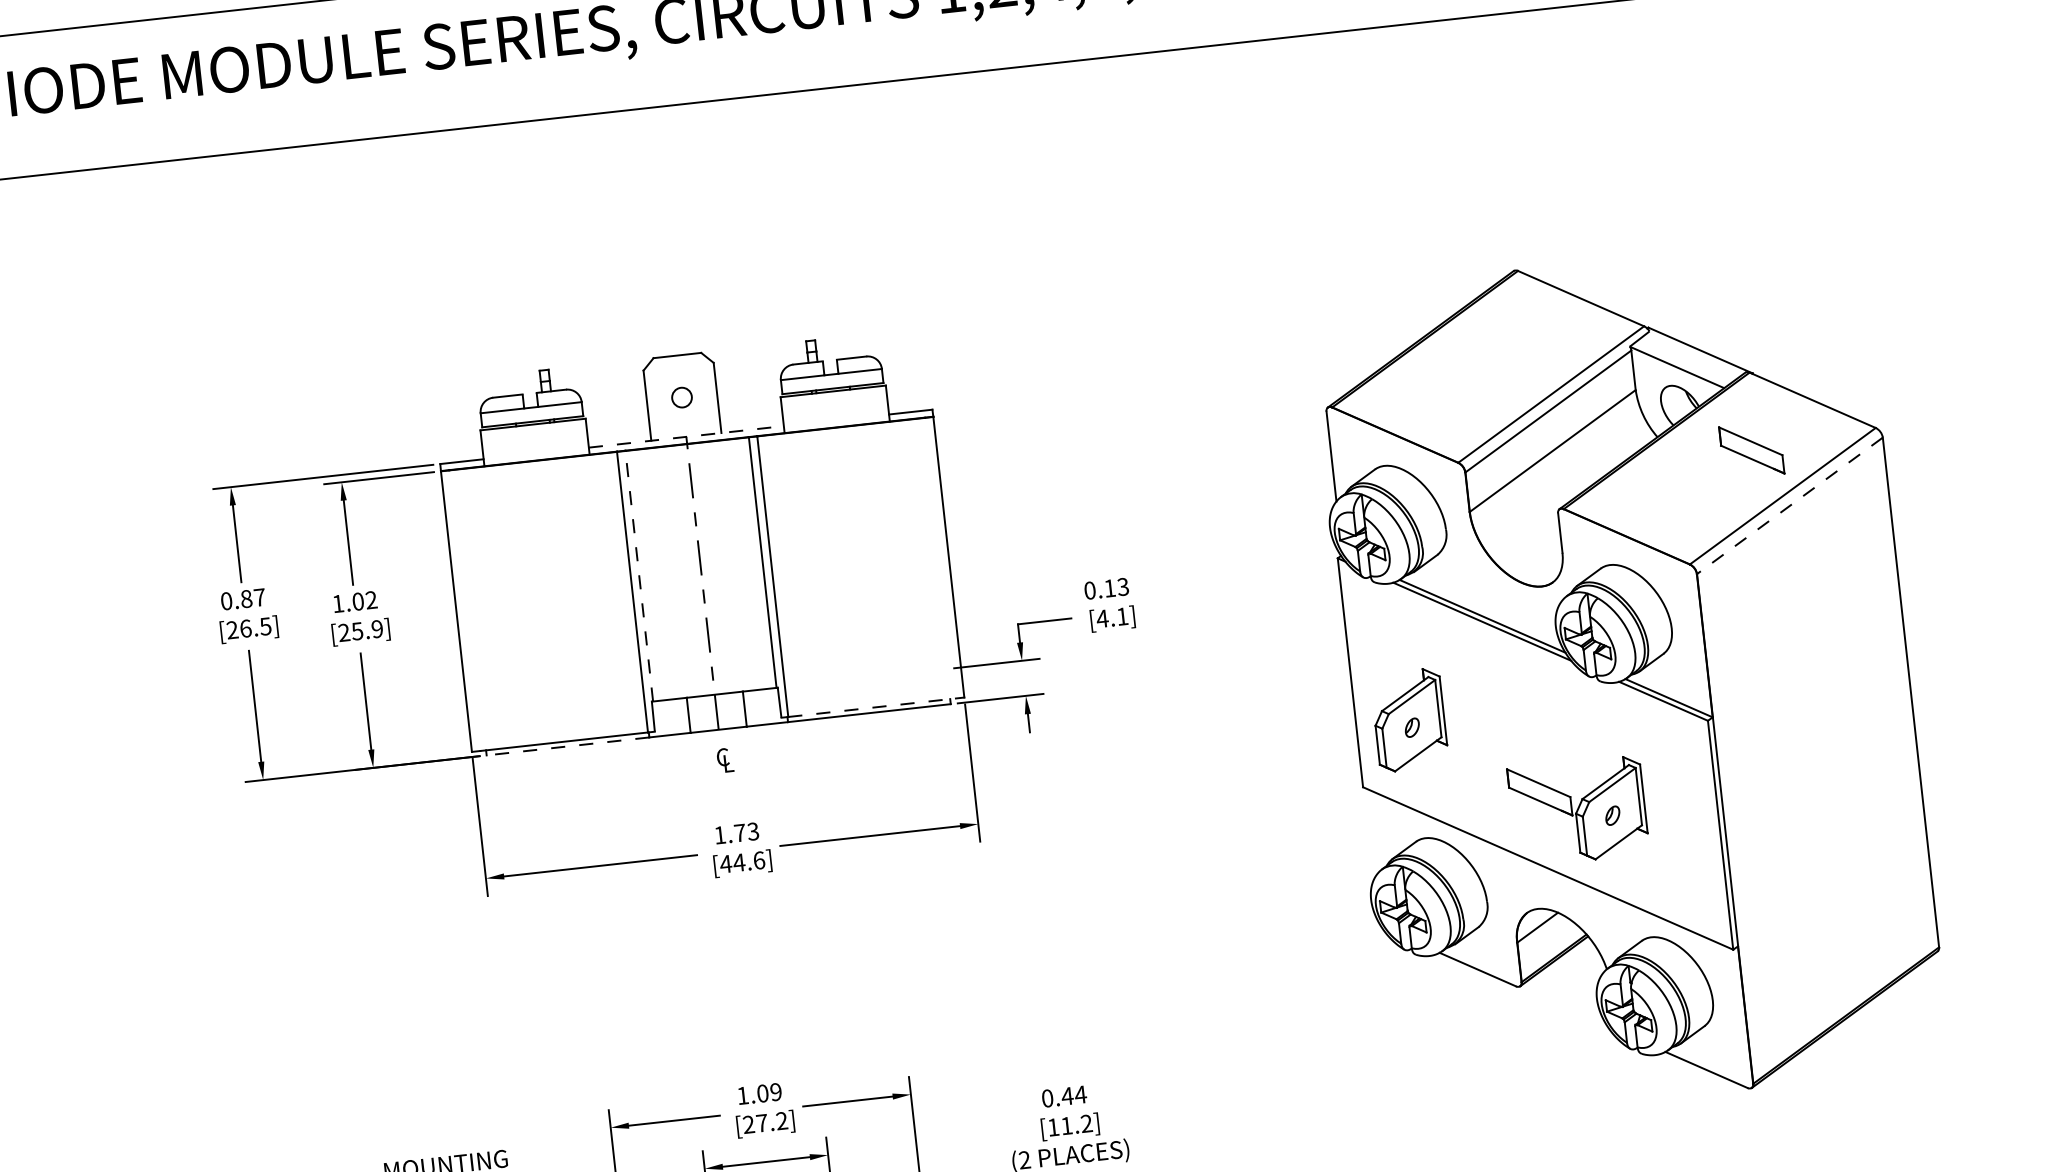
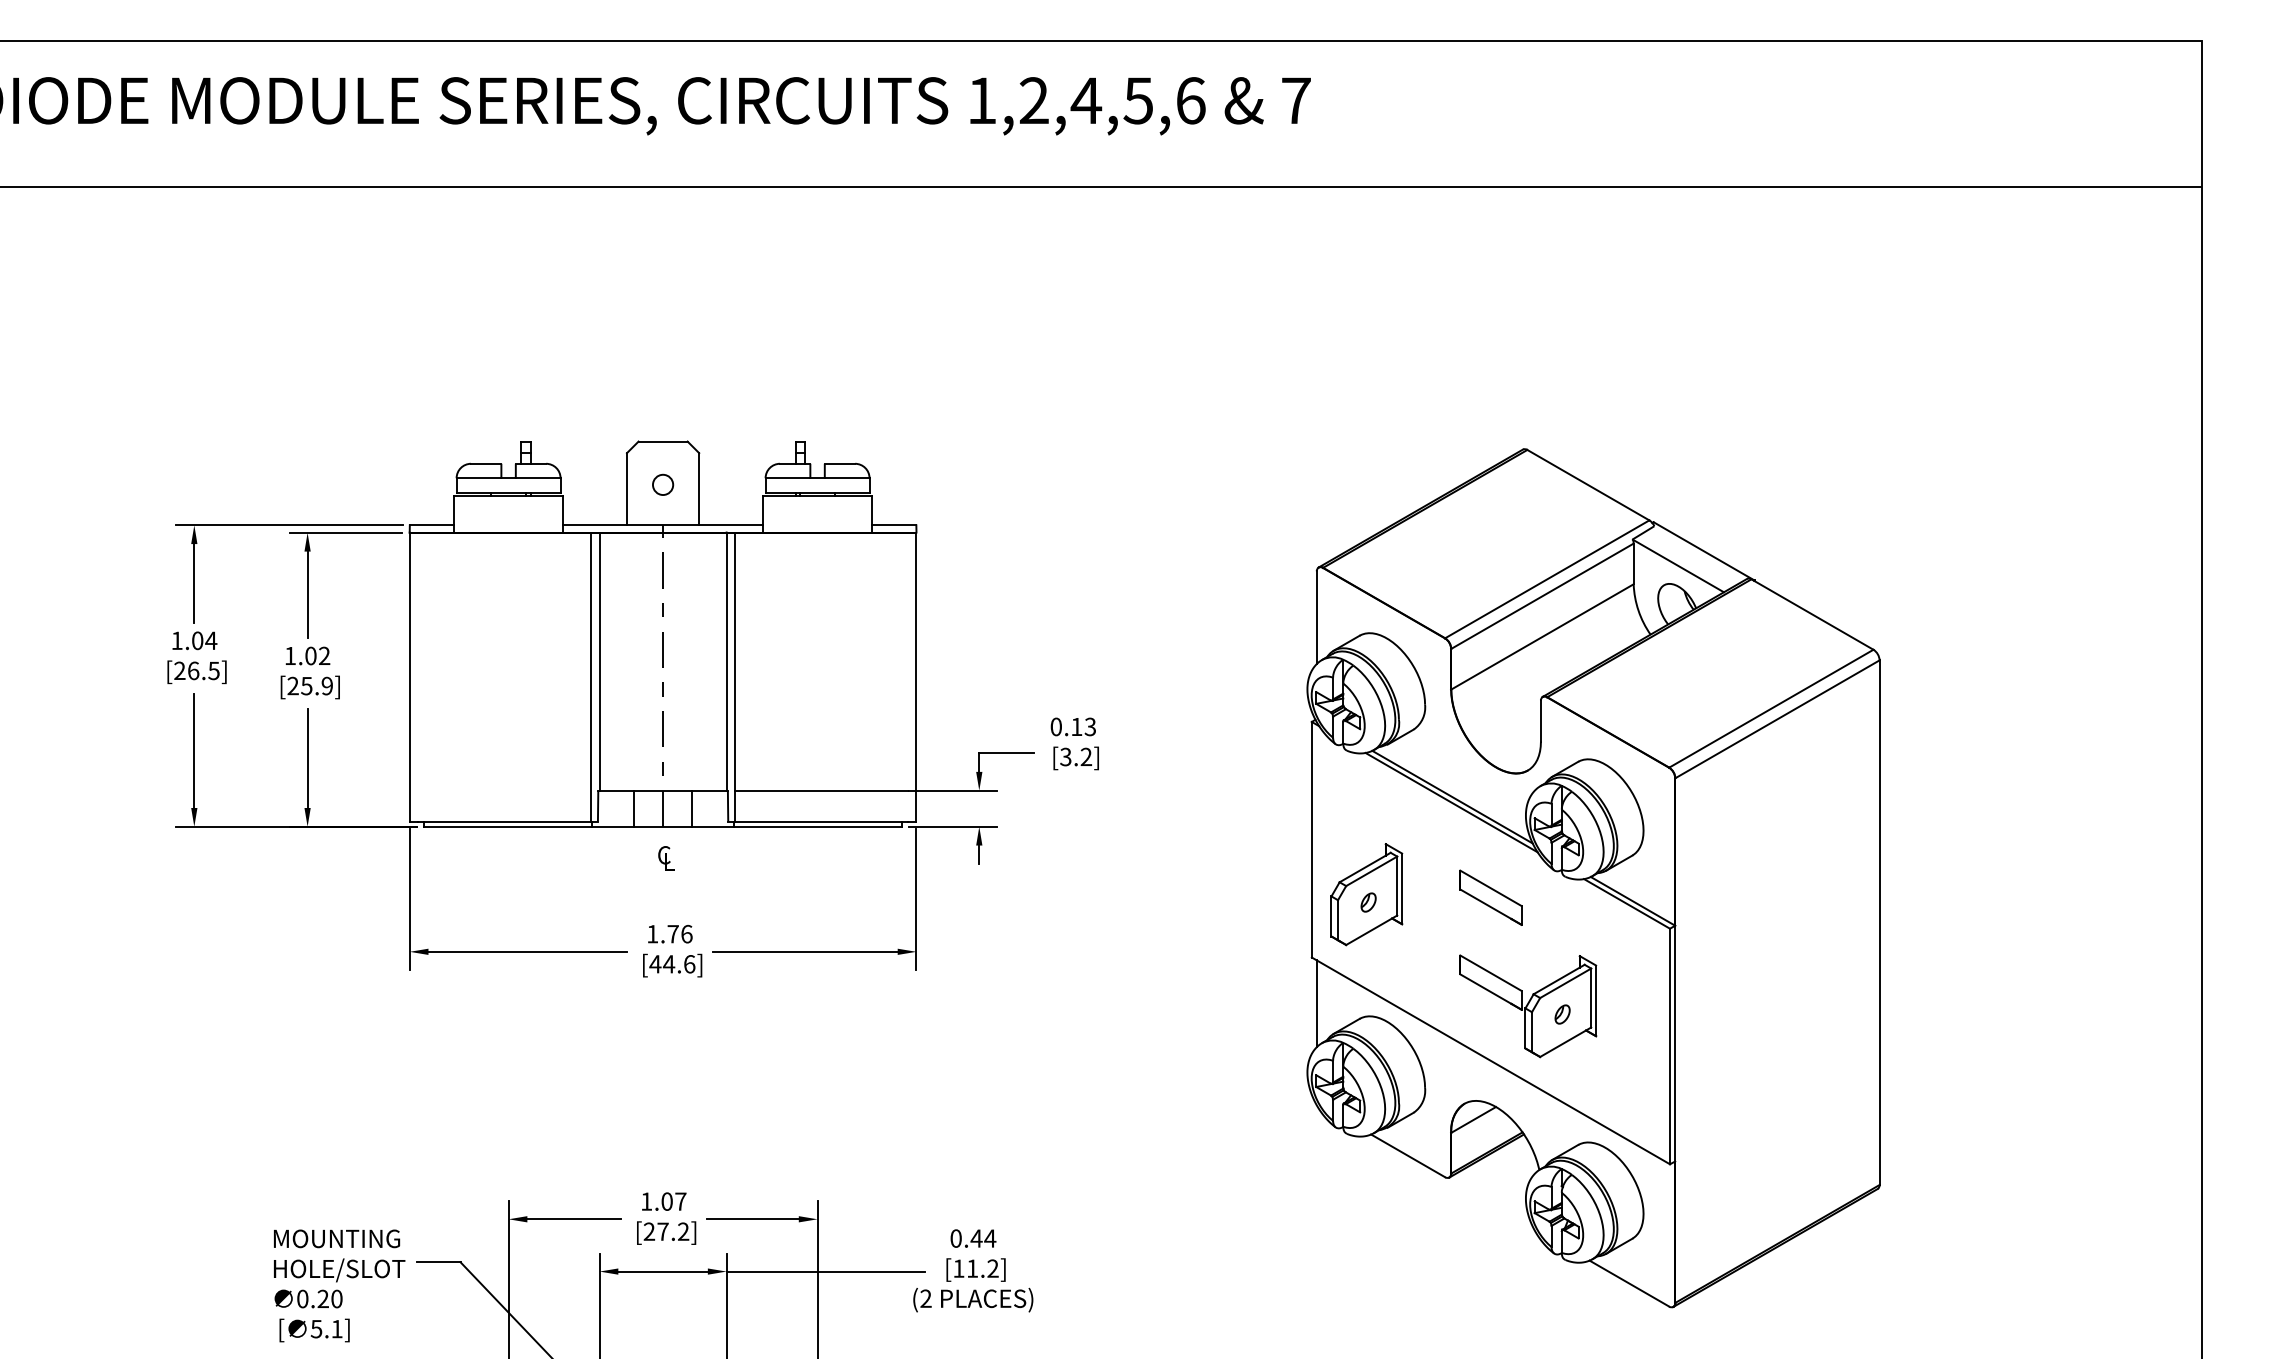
line: (686, 437) -> (663, 525), dashed -> solid
part: (1751, 450) -> (1490, 897), moved
line: (1789, 506) -> (1777, 719), dashed -> solid
line: (639, 576) -> (599, 661), dashed -> solid
text: (243, 599) -> (194, 640), 0.87 -> 1.04
text: (1111, 617) -> (1075, 756), [4.1] -> [3.2]
line: (867, 677) -> (820, 790), added
line: (873, 707) -> (822, 821), dashed -> solid
line: (568, 746) -> (508, 826), dashed -> solid
text: (752, 830) -> (686, 933), 1.73 -> 1.76
line: (1372, 831) -> (1316, 1003), added
text: (775, 1092) -> (680, 1201), 1.09 -> 1.07
line: (924, 1144) -> (825, 1271), added

